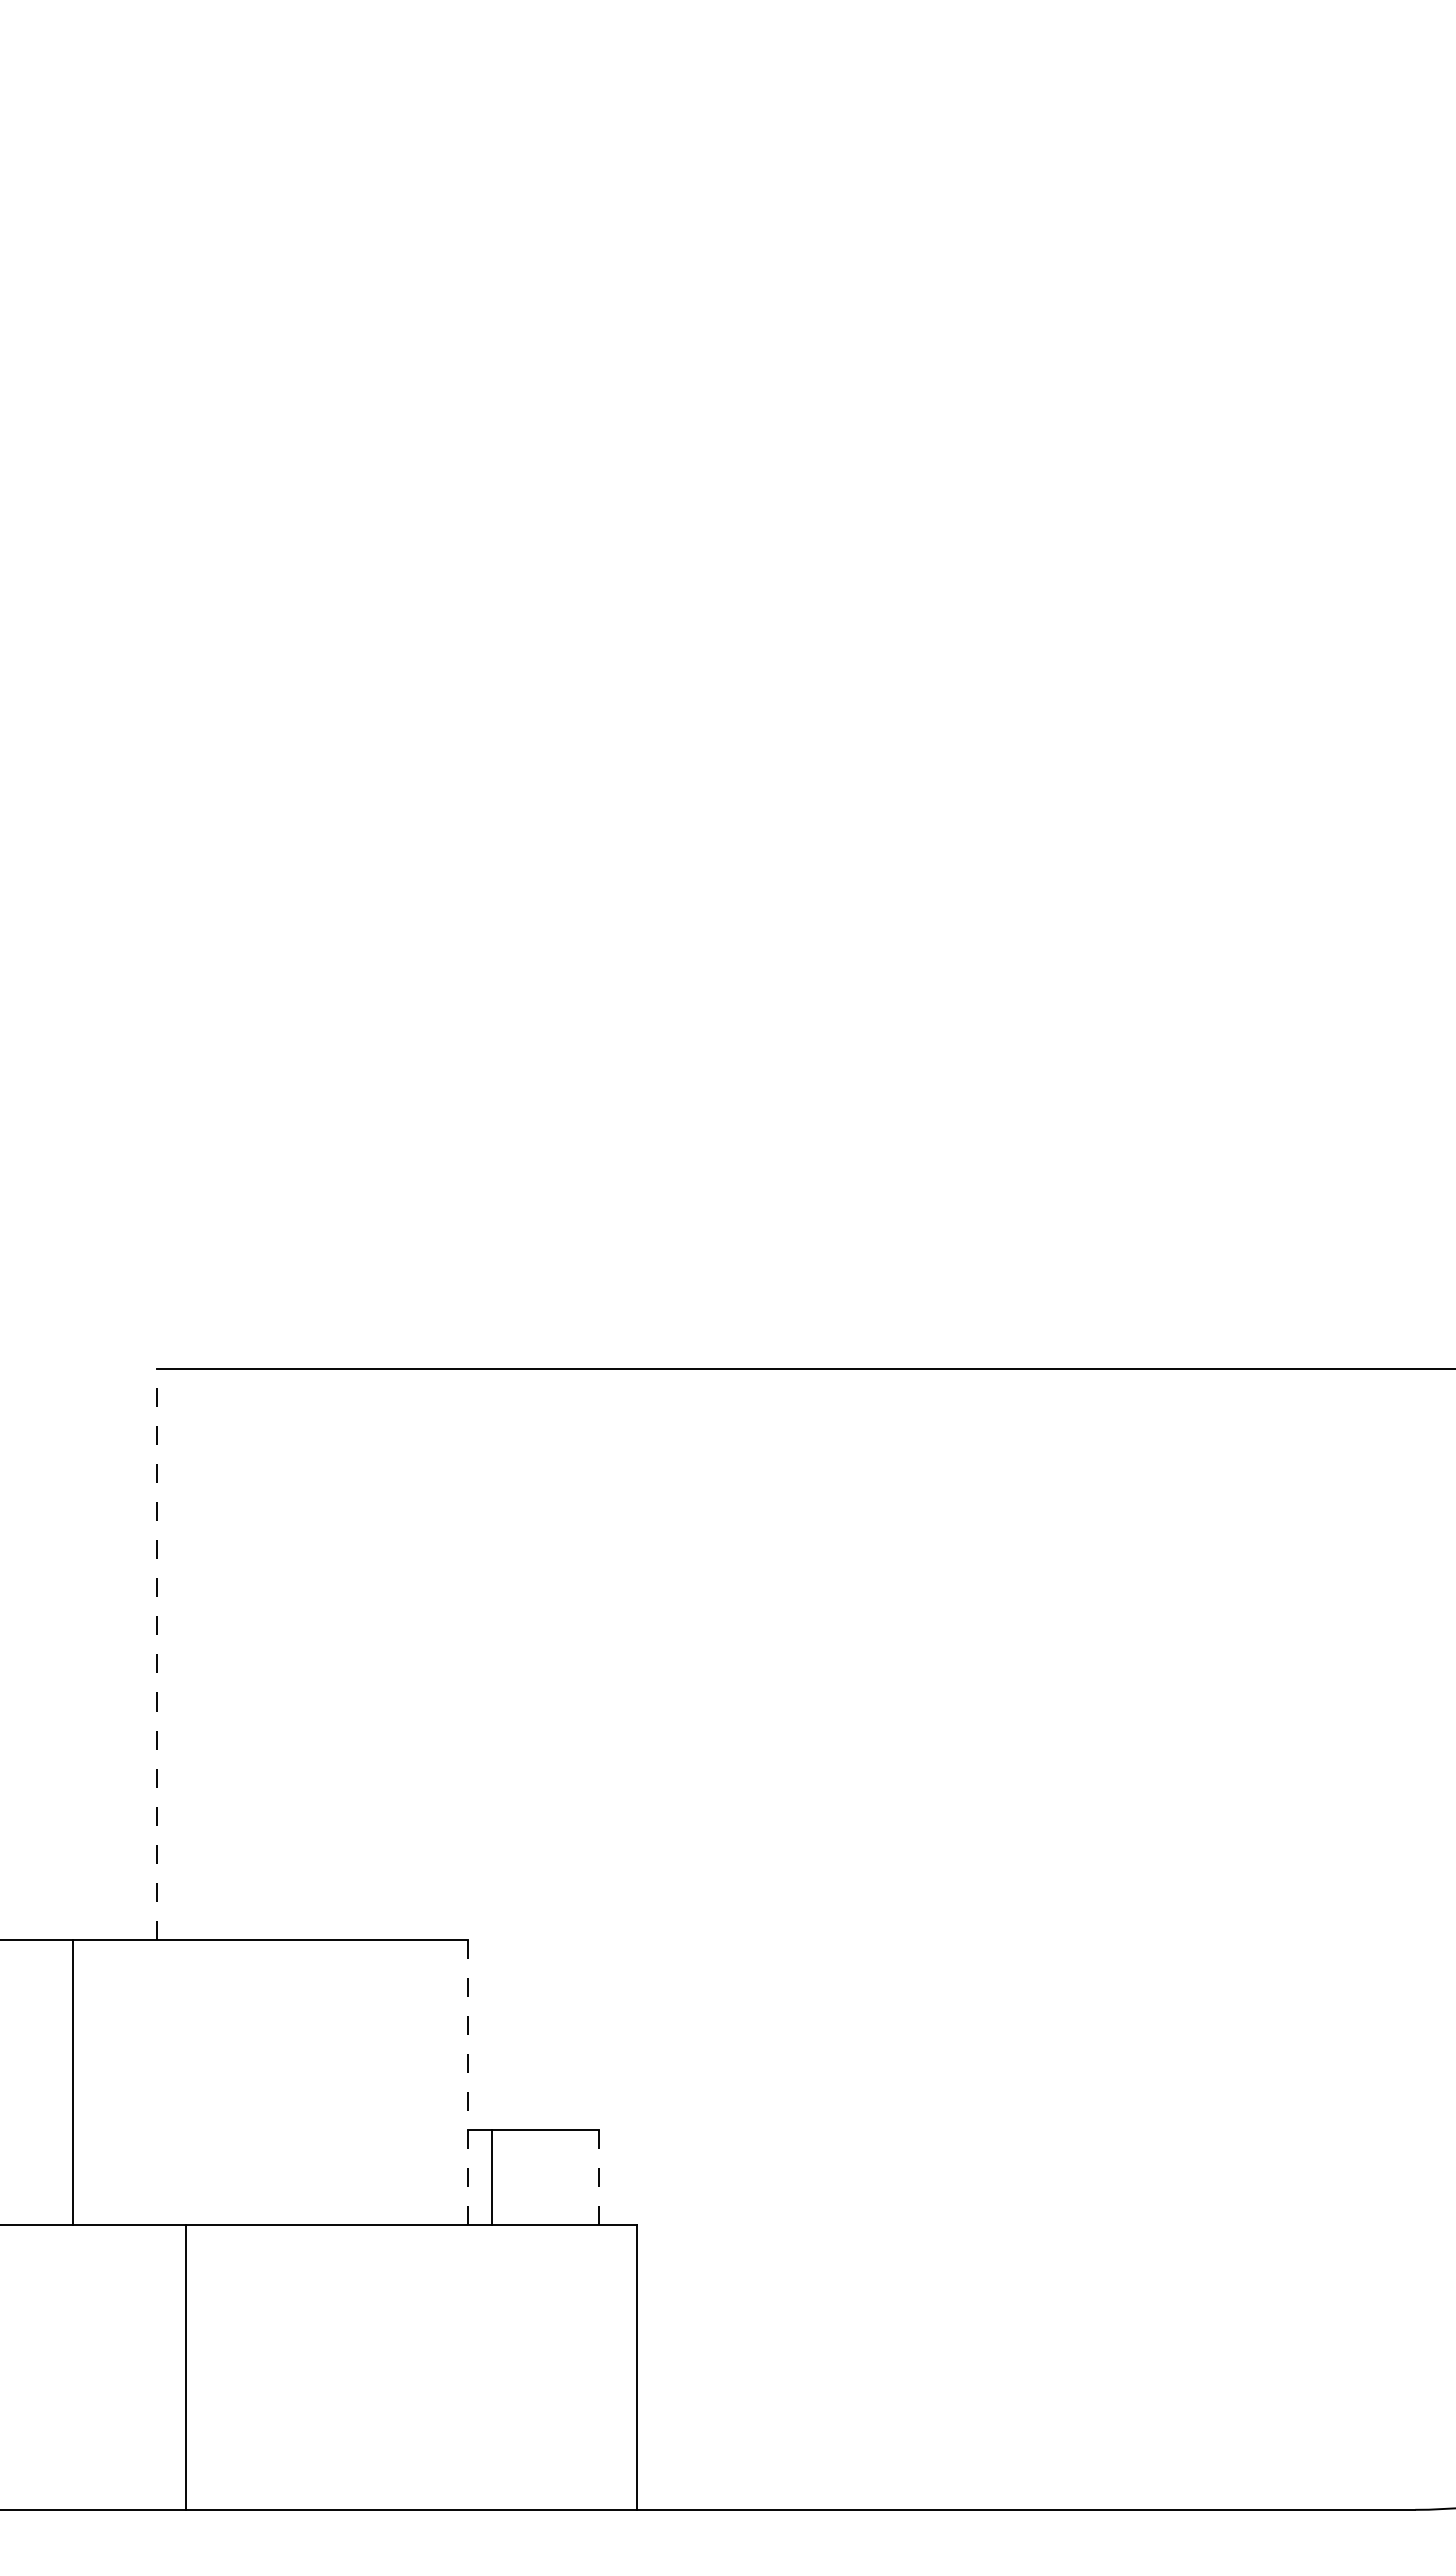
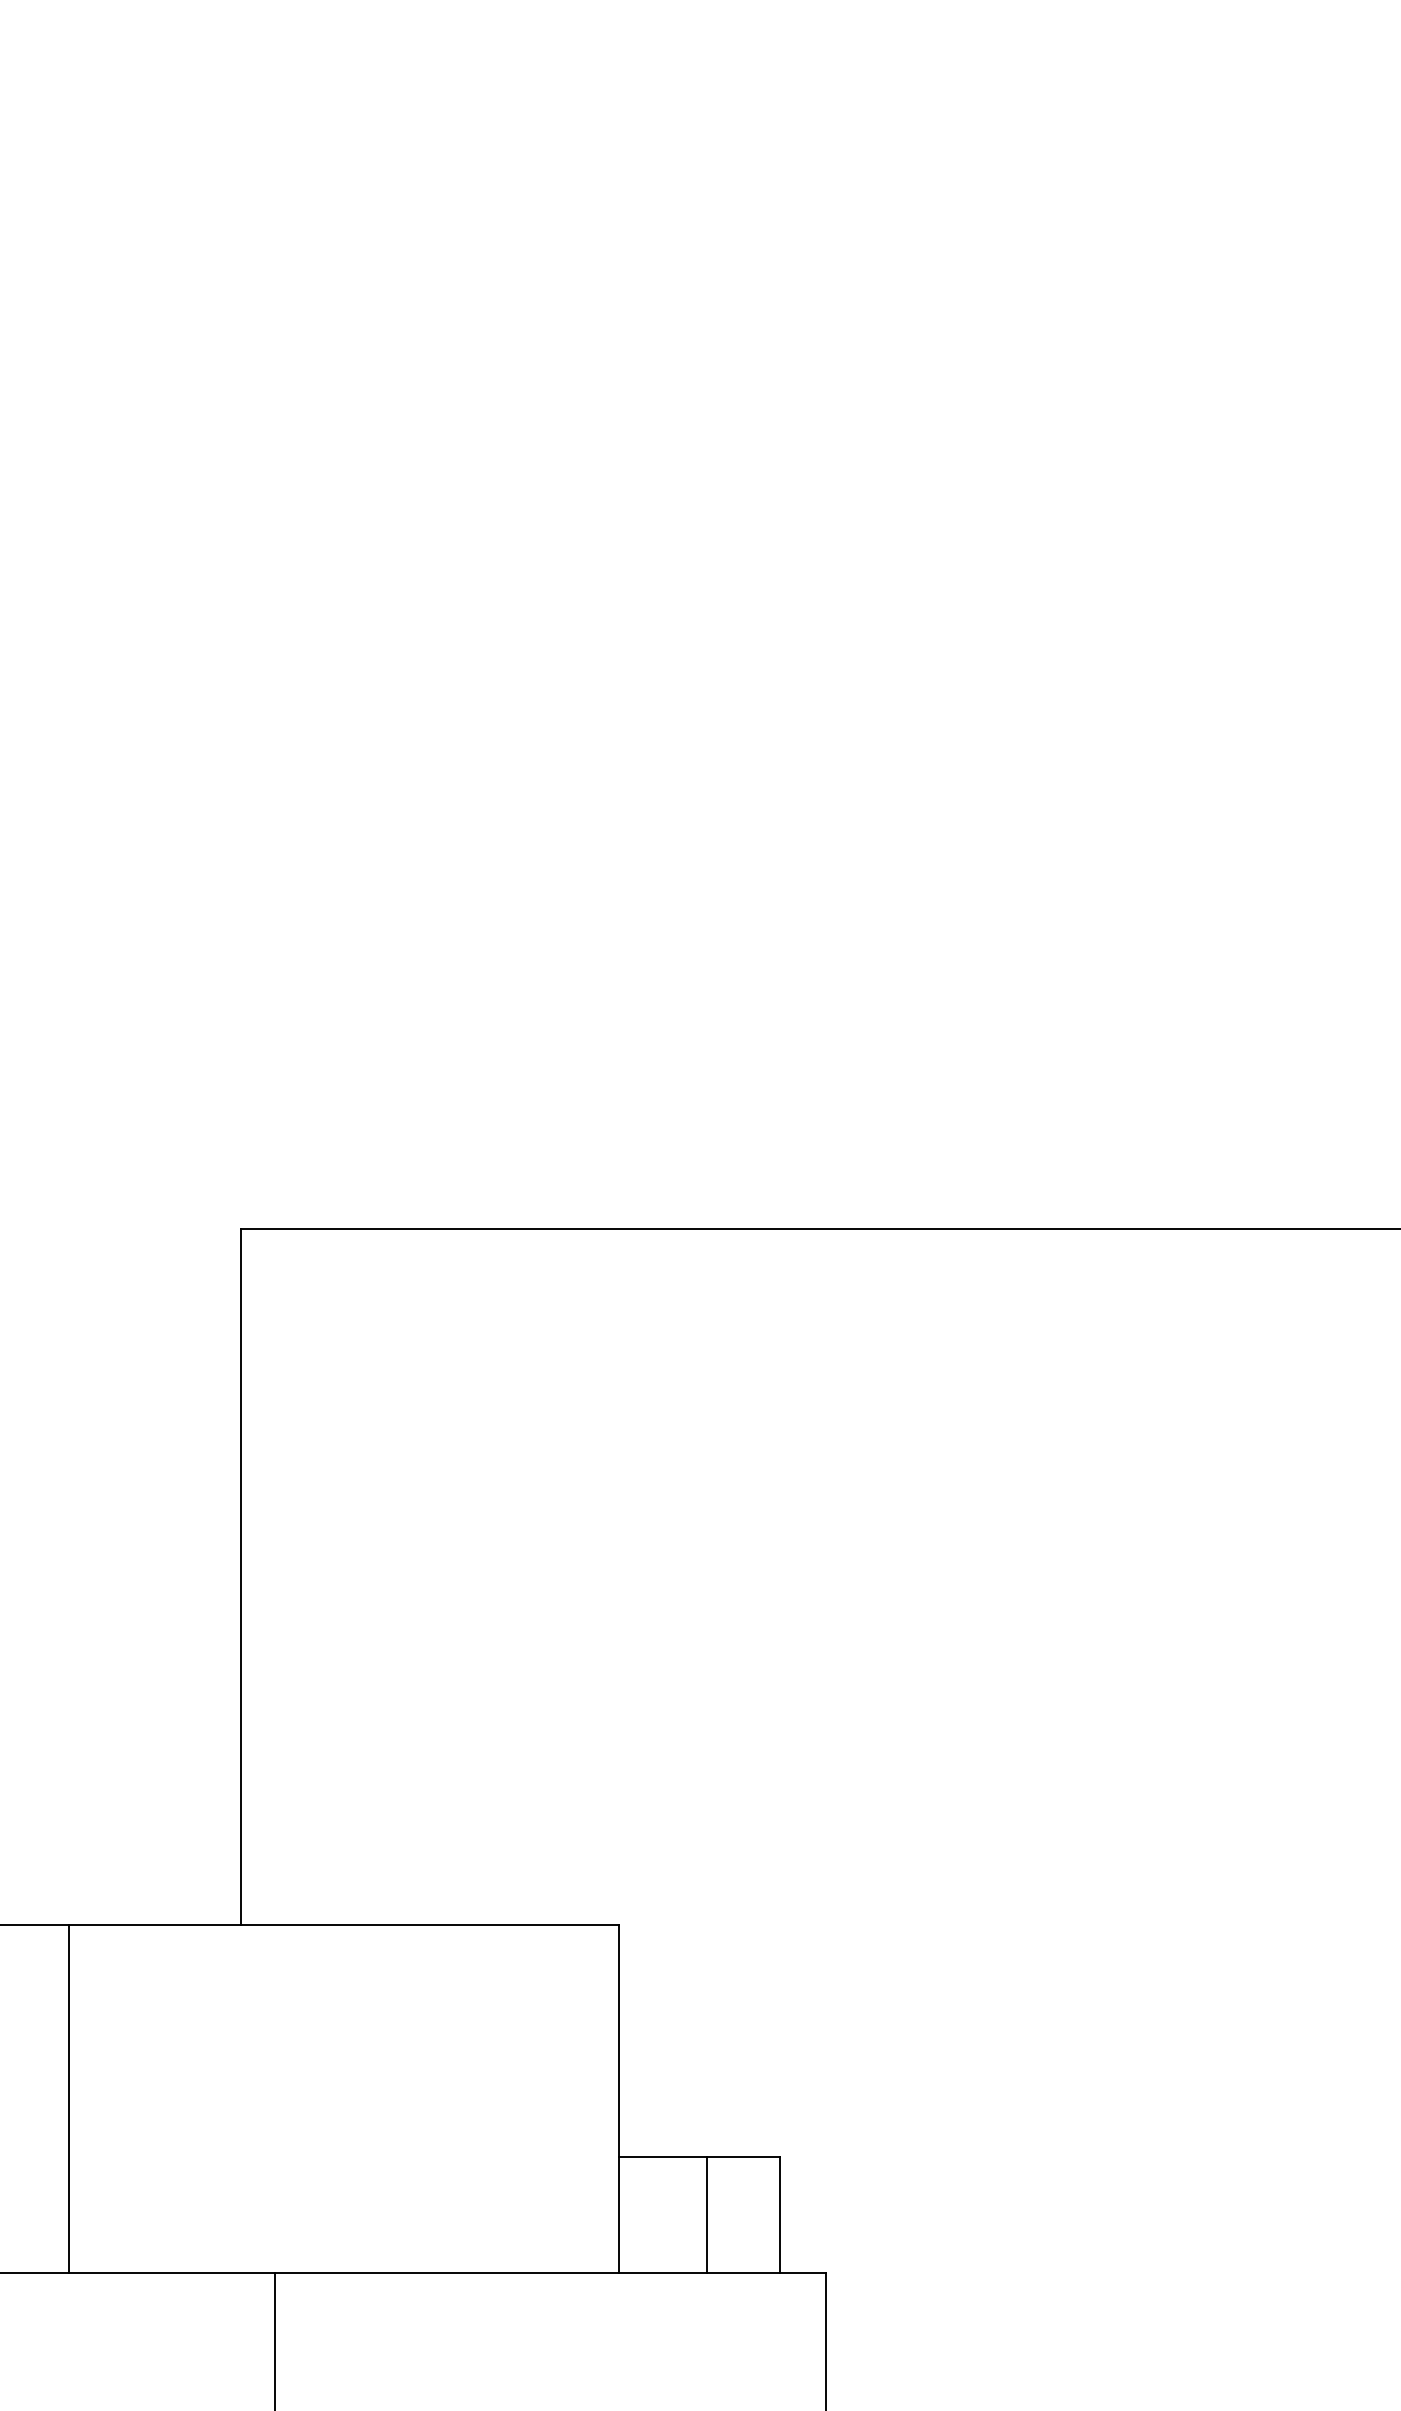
line: (157, 1653) -> (240, 1575), dashed -> solid
line: (73, 2081) -> (68, 2097), moved
line: (467, 2082) -> (619, 2099), dashed -> solid
line: (491, 2176) -> (706, 2213), moved
line: (599, 2177) -> (780, 2214), dashed -> solid

